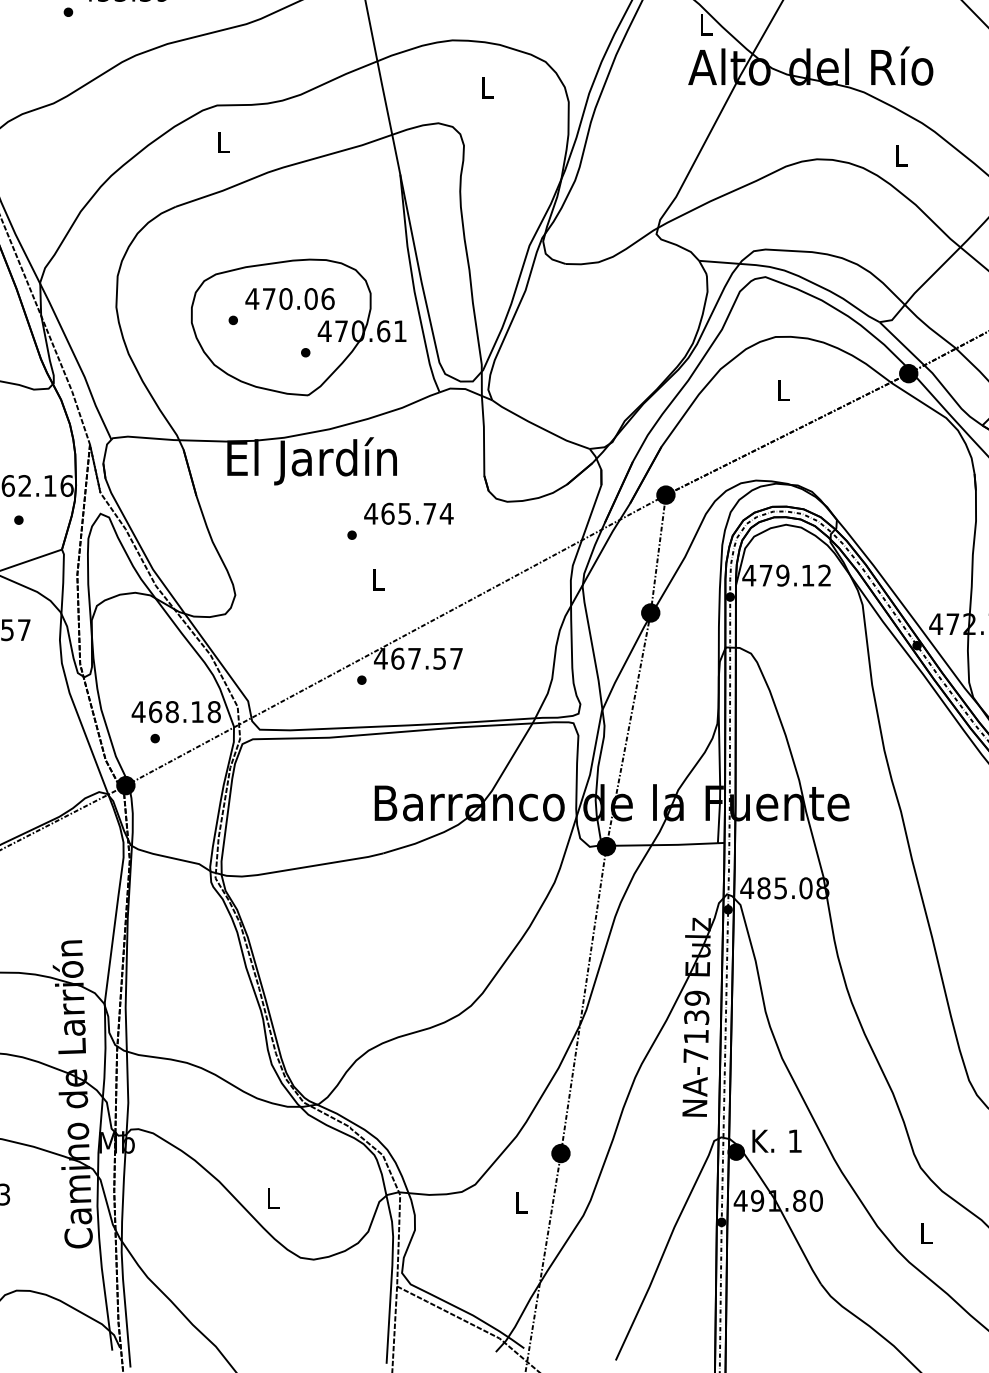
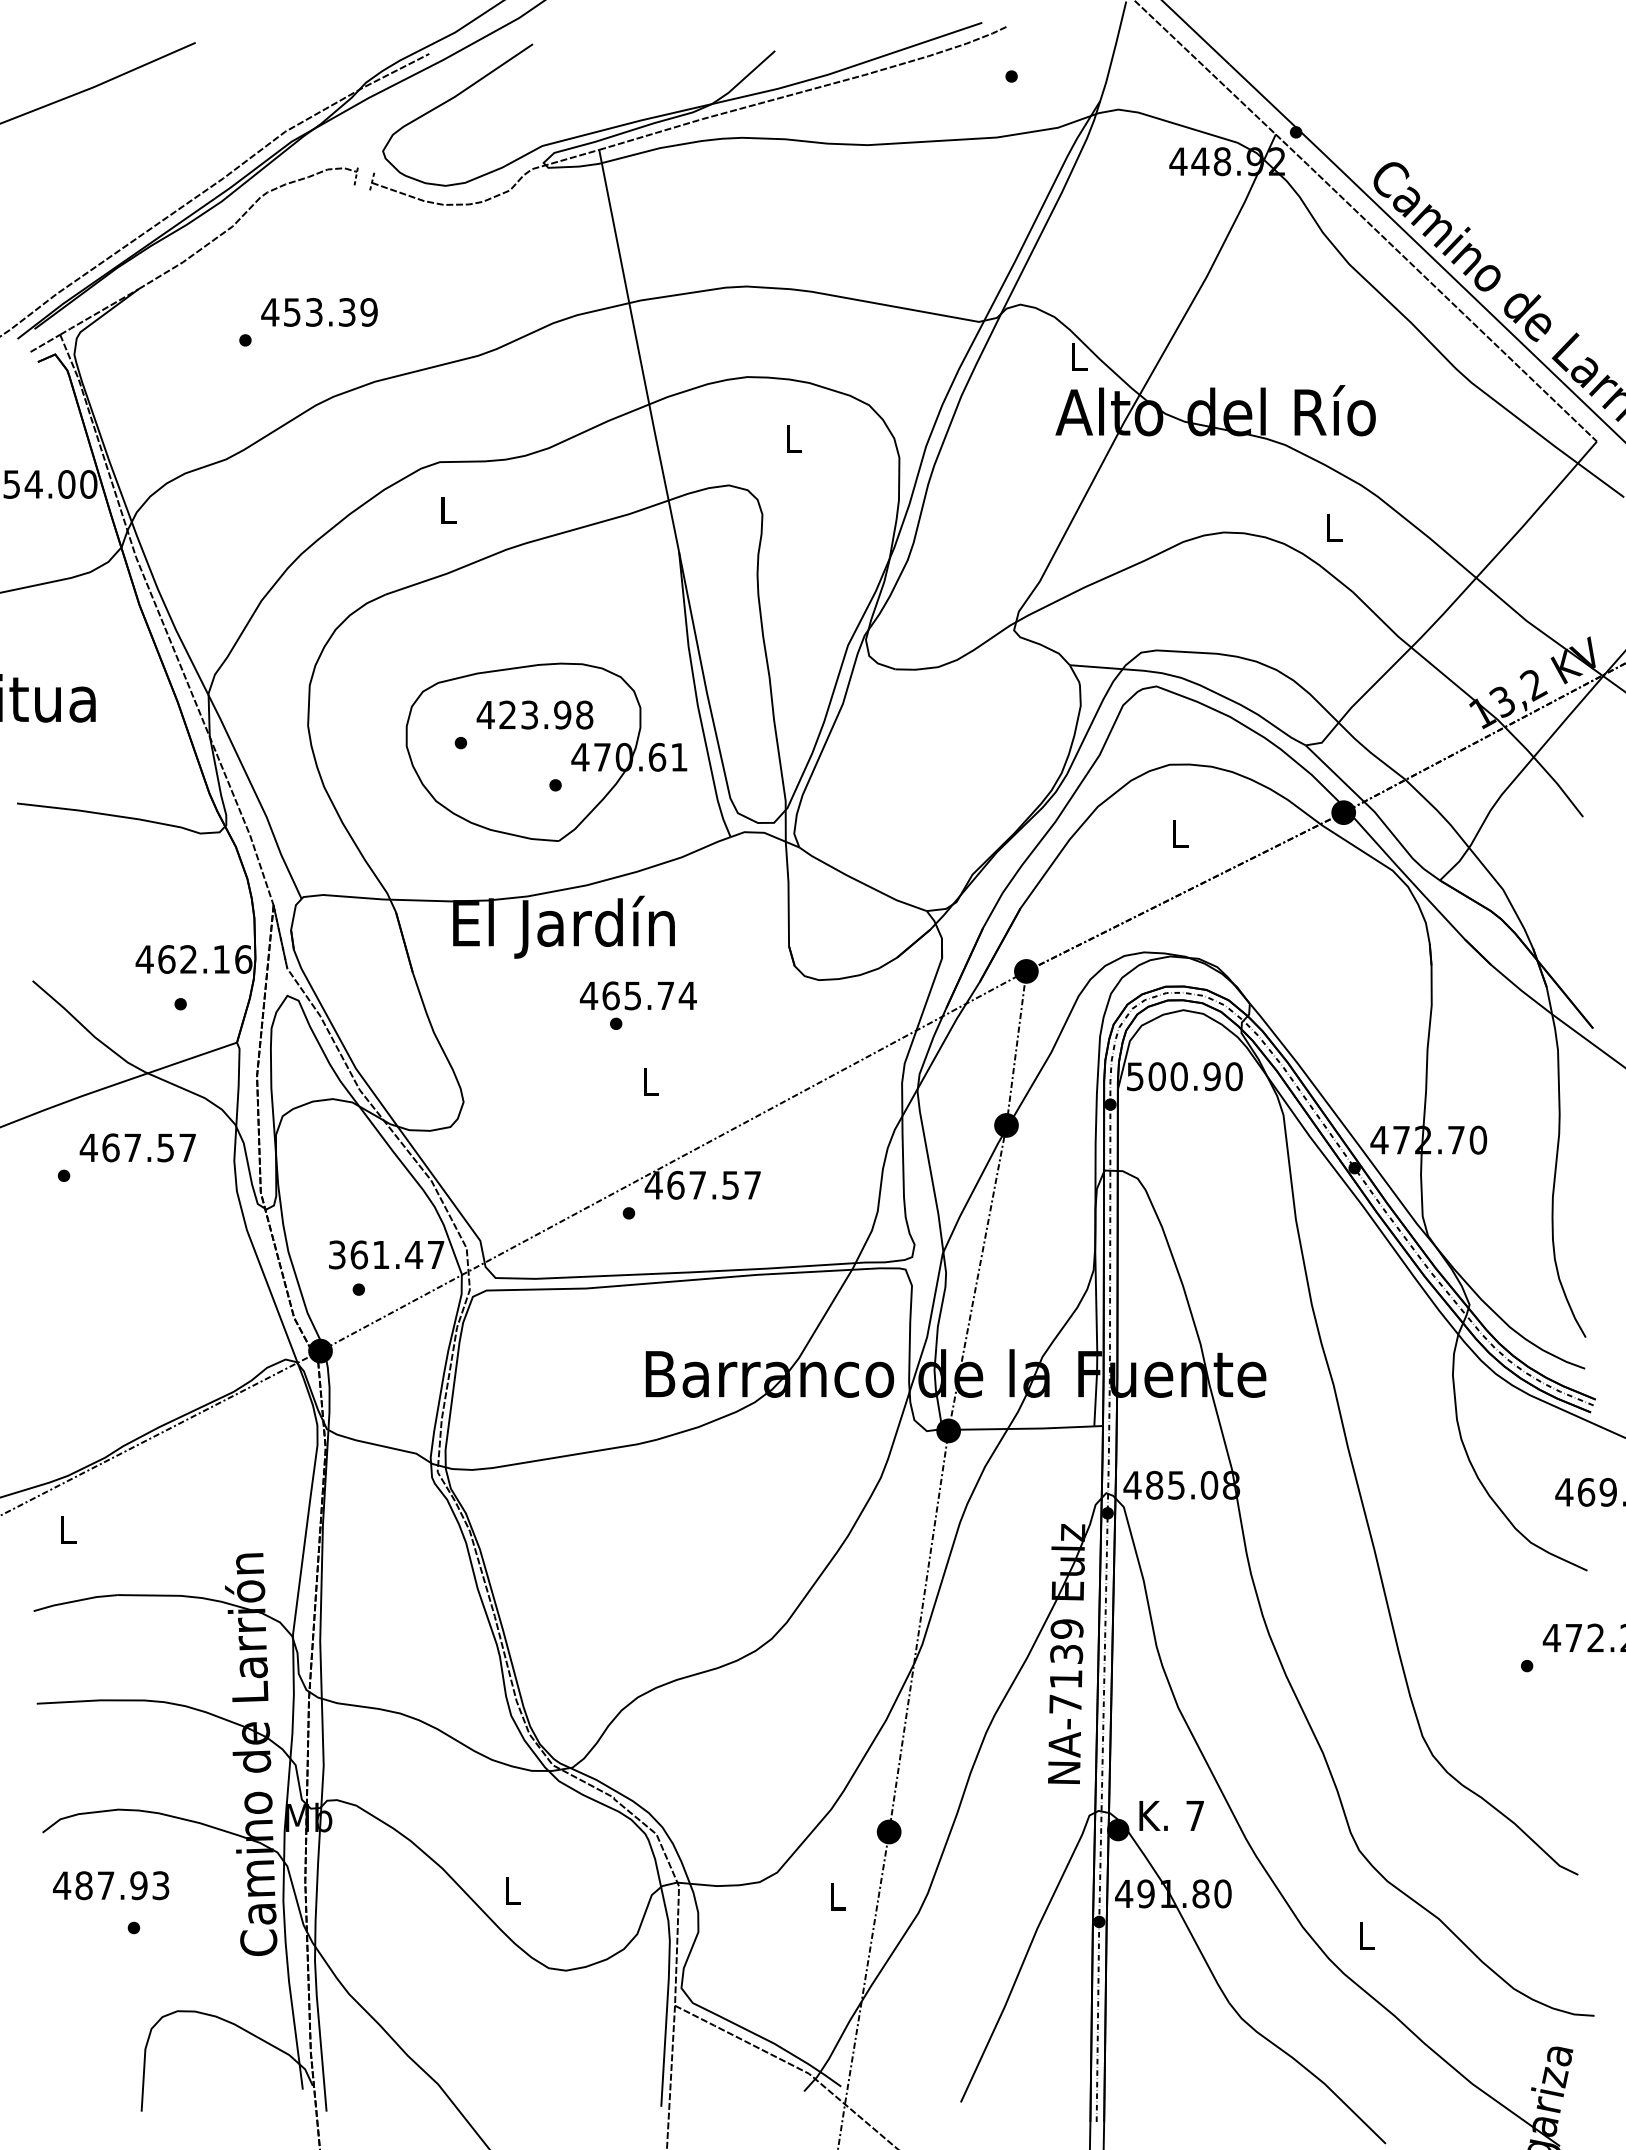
text: (298, 298) -> (546, 714), 470.06 -> 423.98
text: (408, 513) -> (637, 995), moved
text: (786, 575) -> (1184, 1076), 479.12 -> 500.90
text: (176, 711) -> (386, 1254), 468.18 -> 361.47
text: (794, 1140) -> (1194, 1815), 1 -> 7

